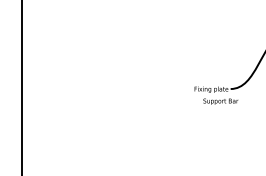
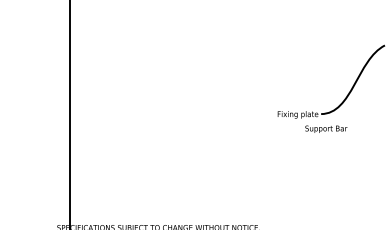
text: (220, 101) -> (326, 128), moved

